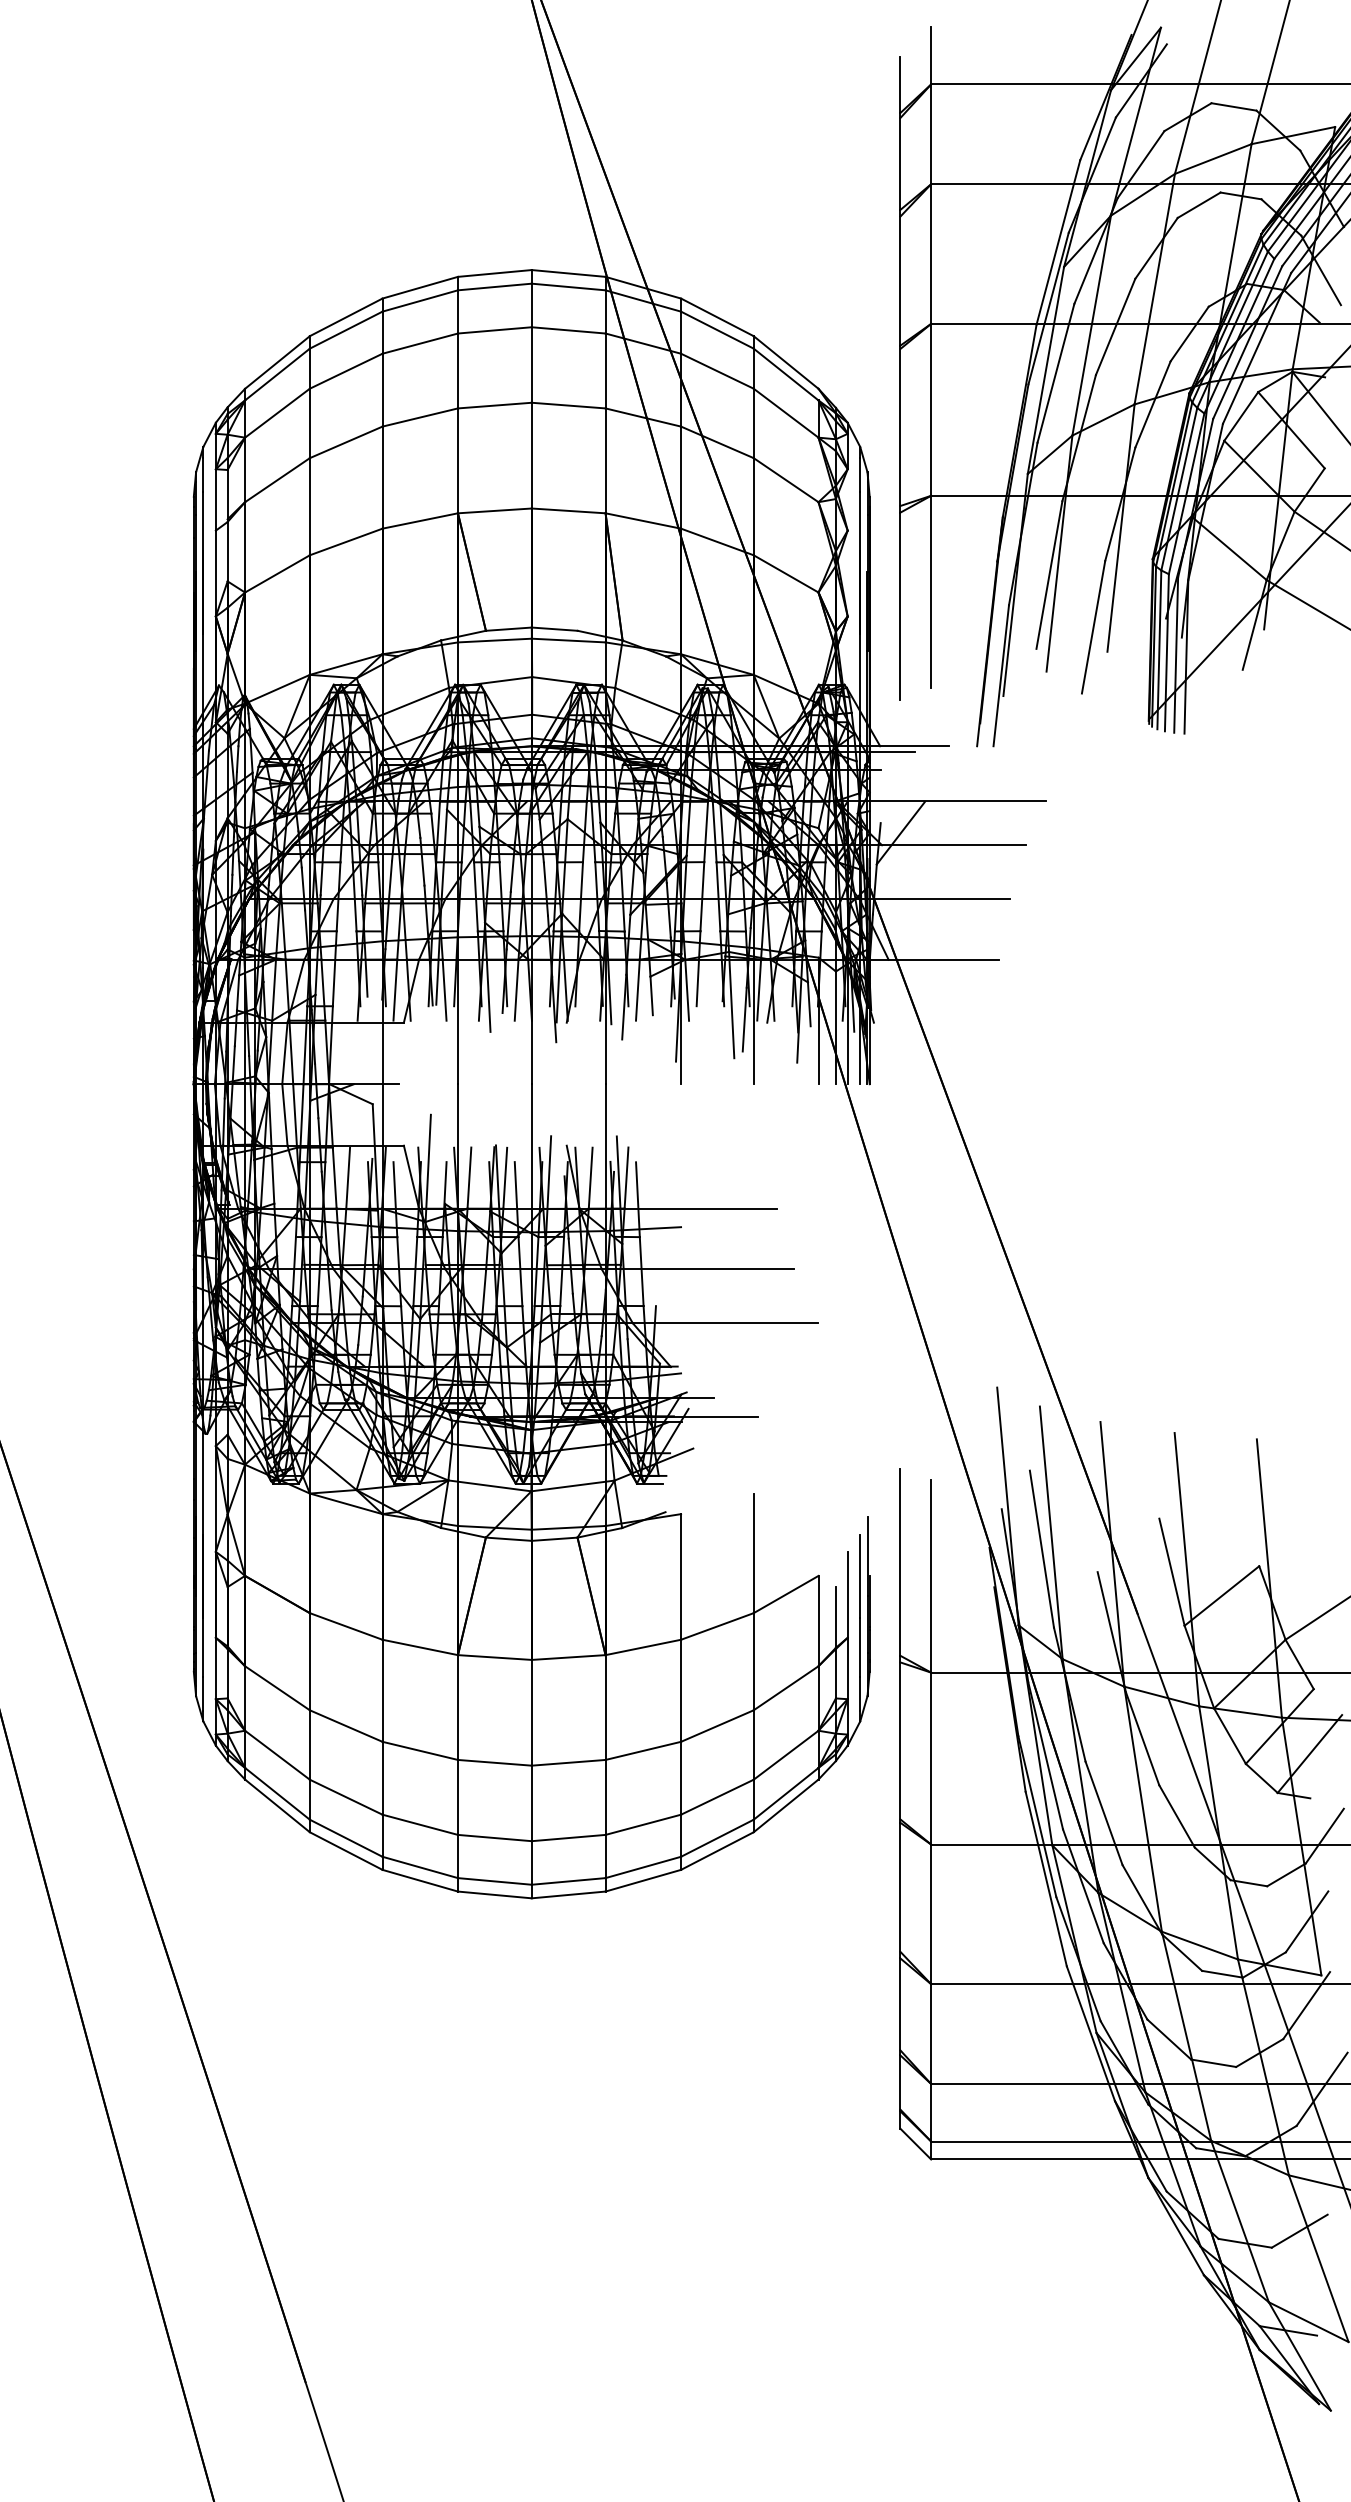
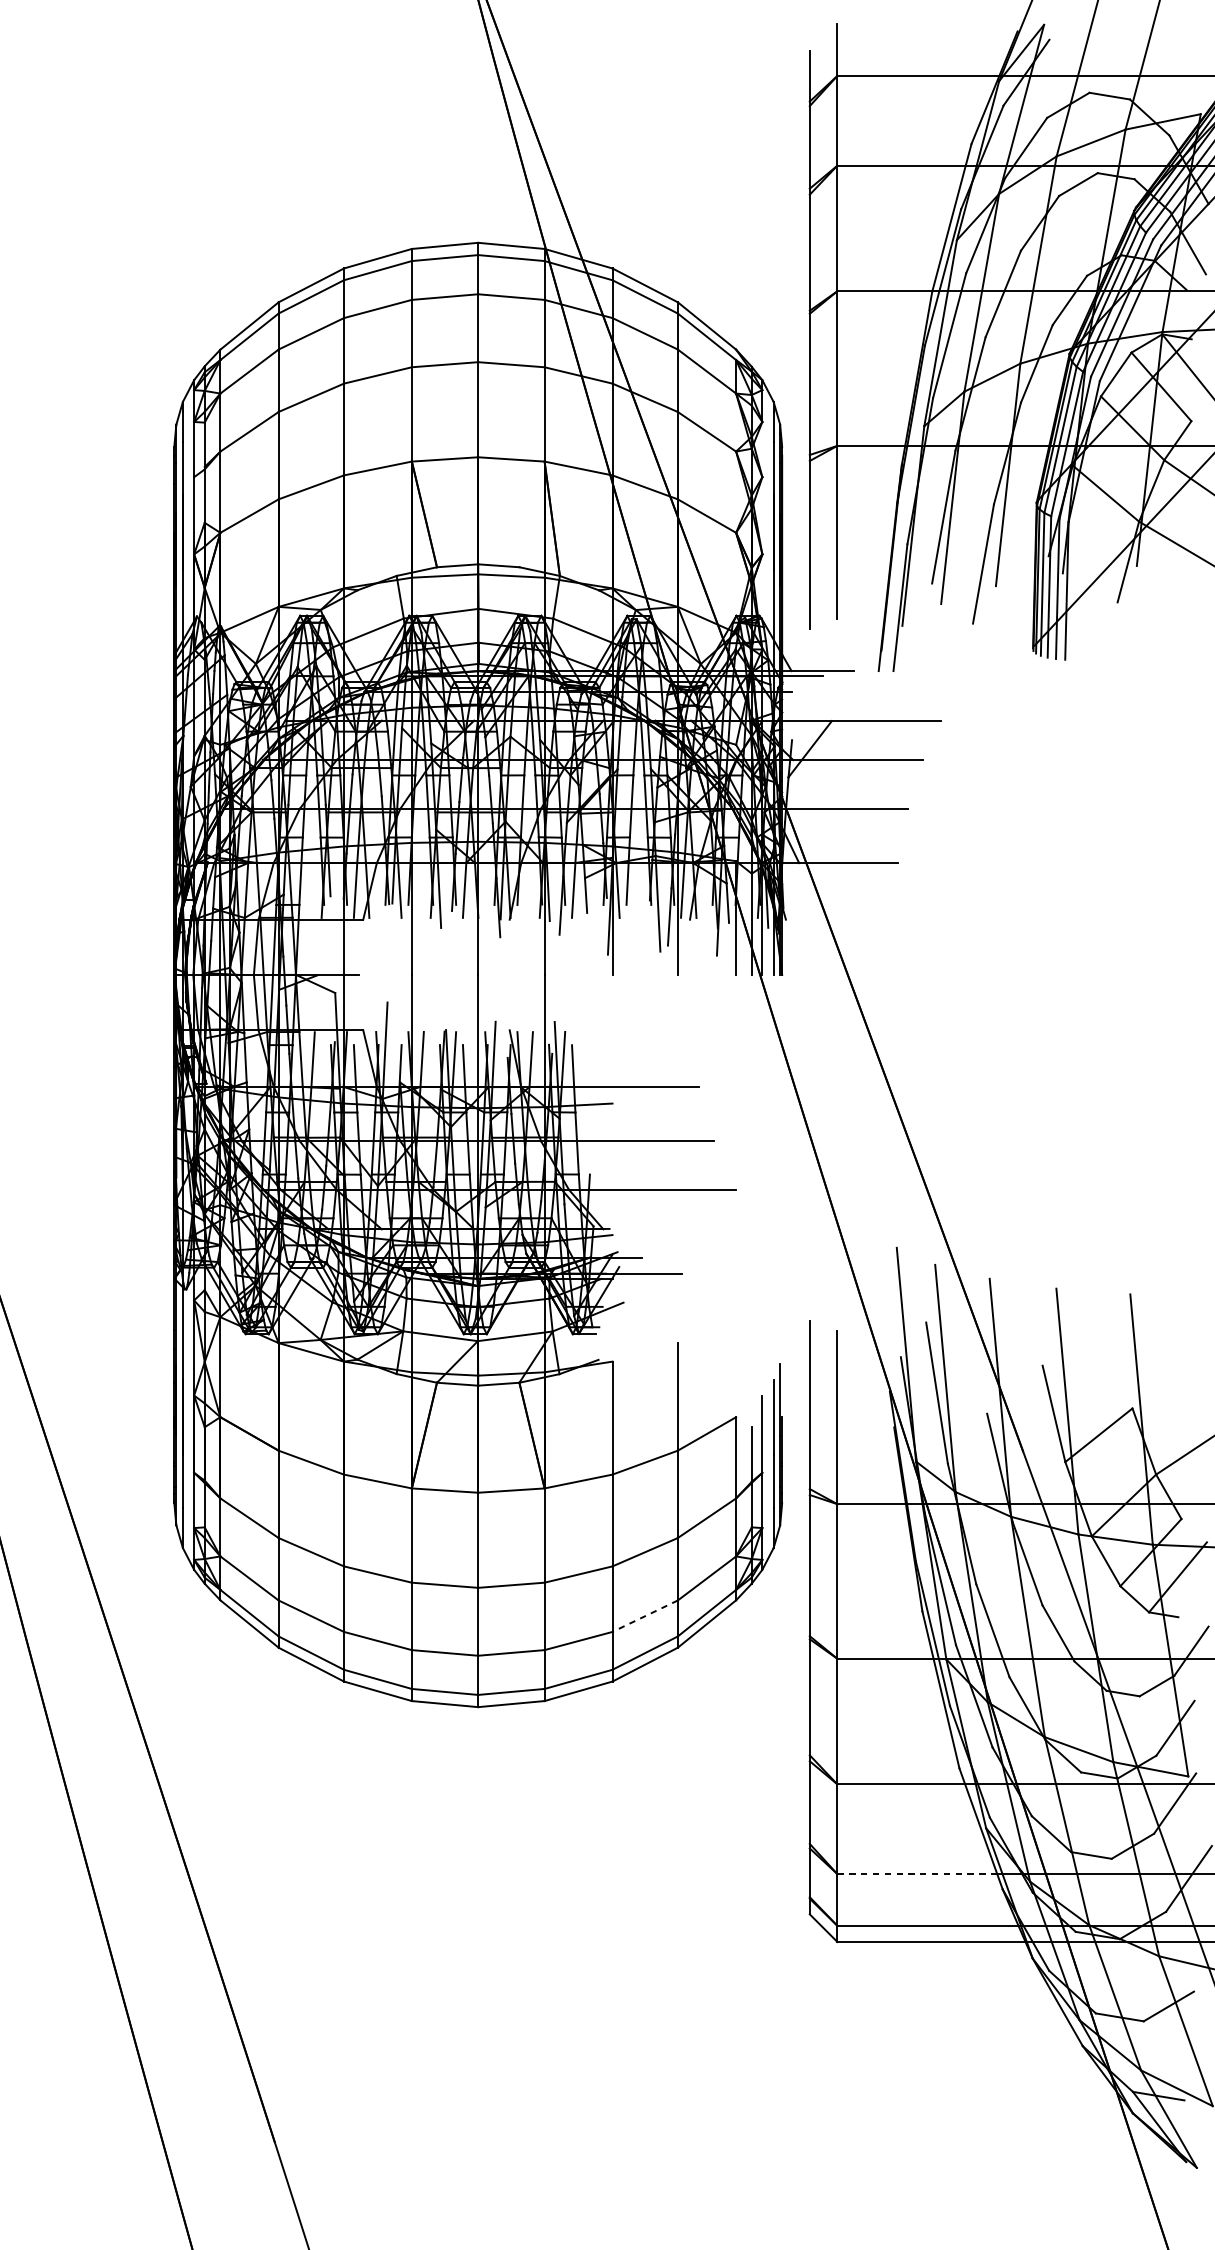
line: (716, 1797) -> (644, 1616), solid -> dashed
line: (1020, 2084) -> (917, 1874), solid -> dashed

